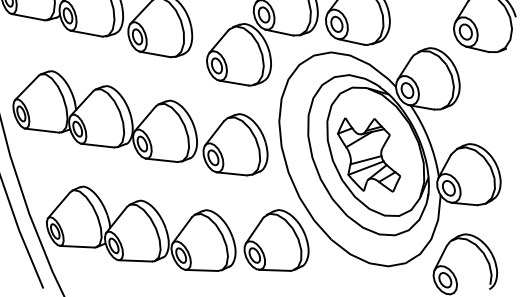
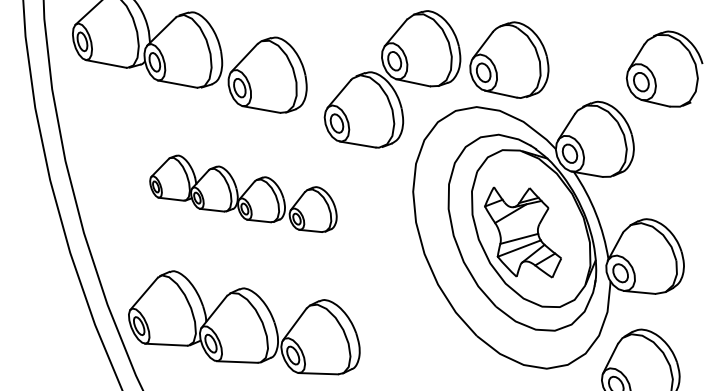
part: (140, 123) -> (243, 193), size x0.6
part: (276, 240) -> (409, 337), removed

